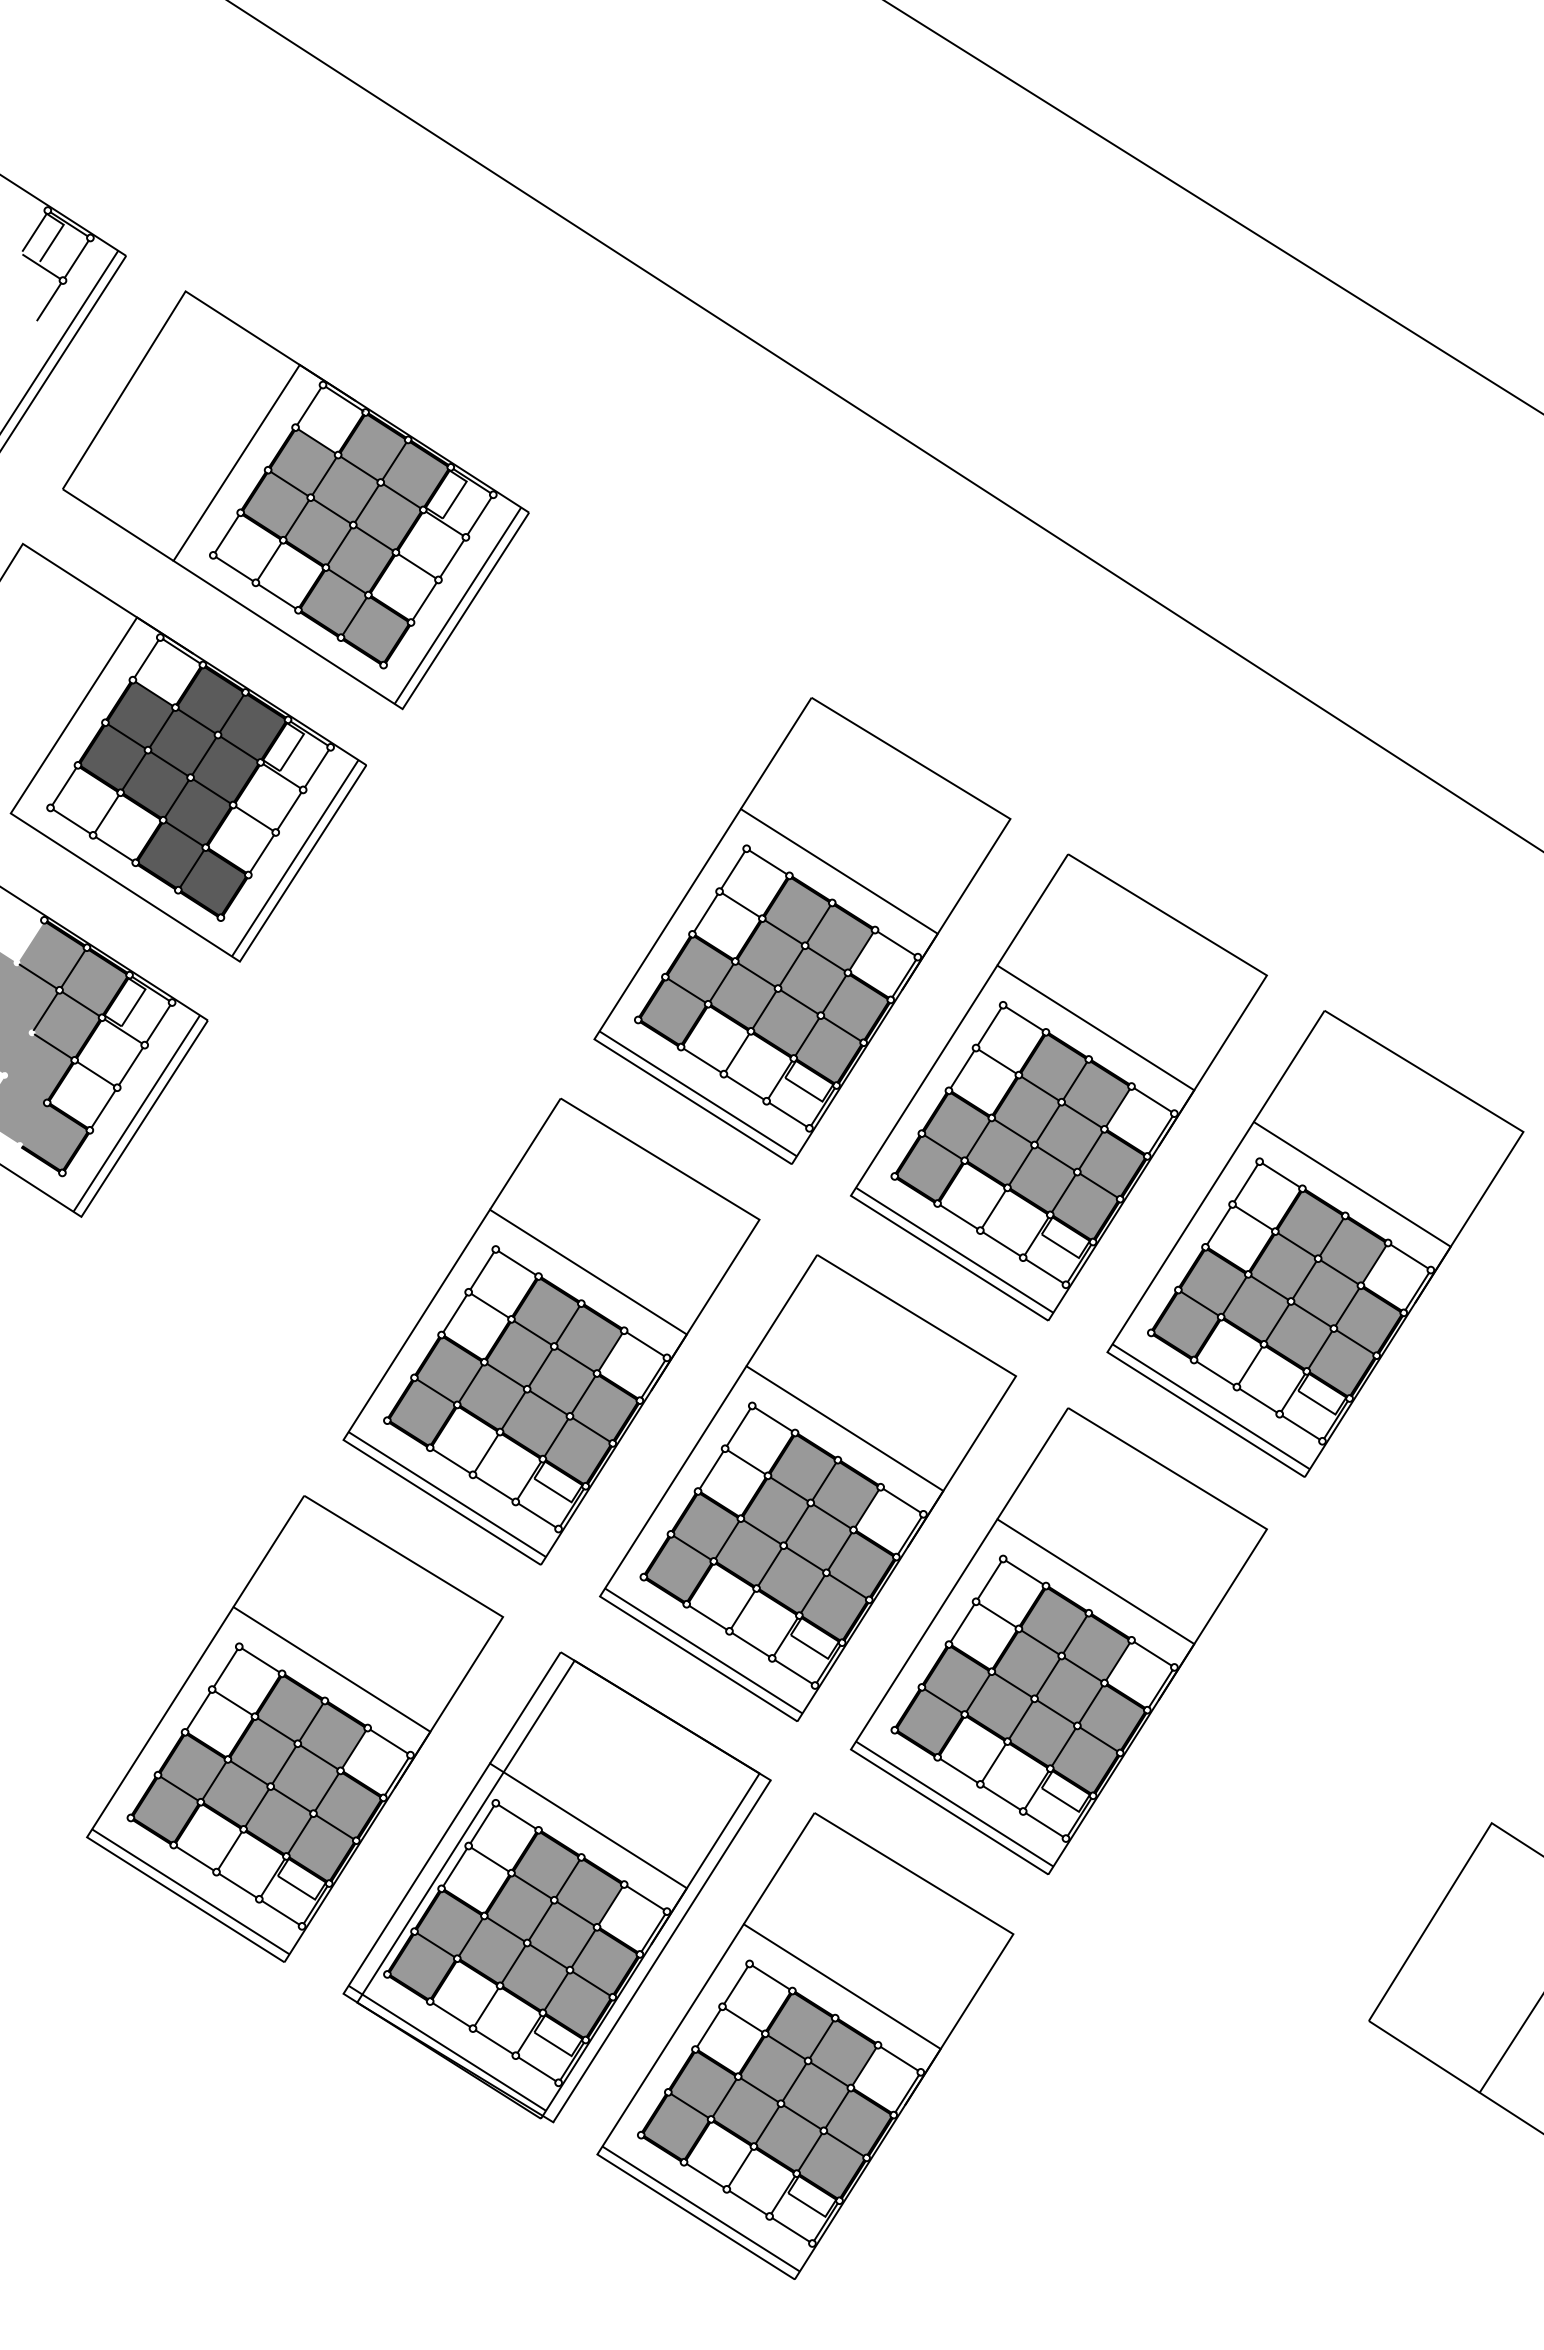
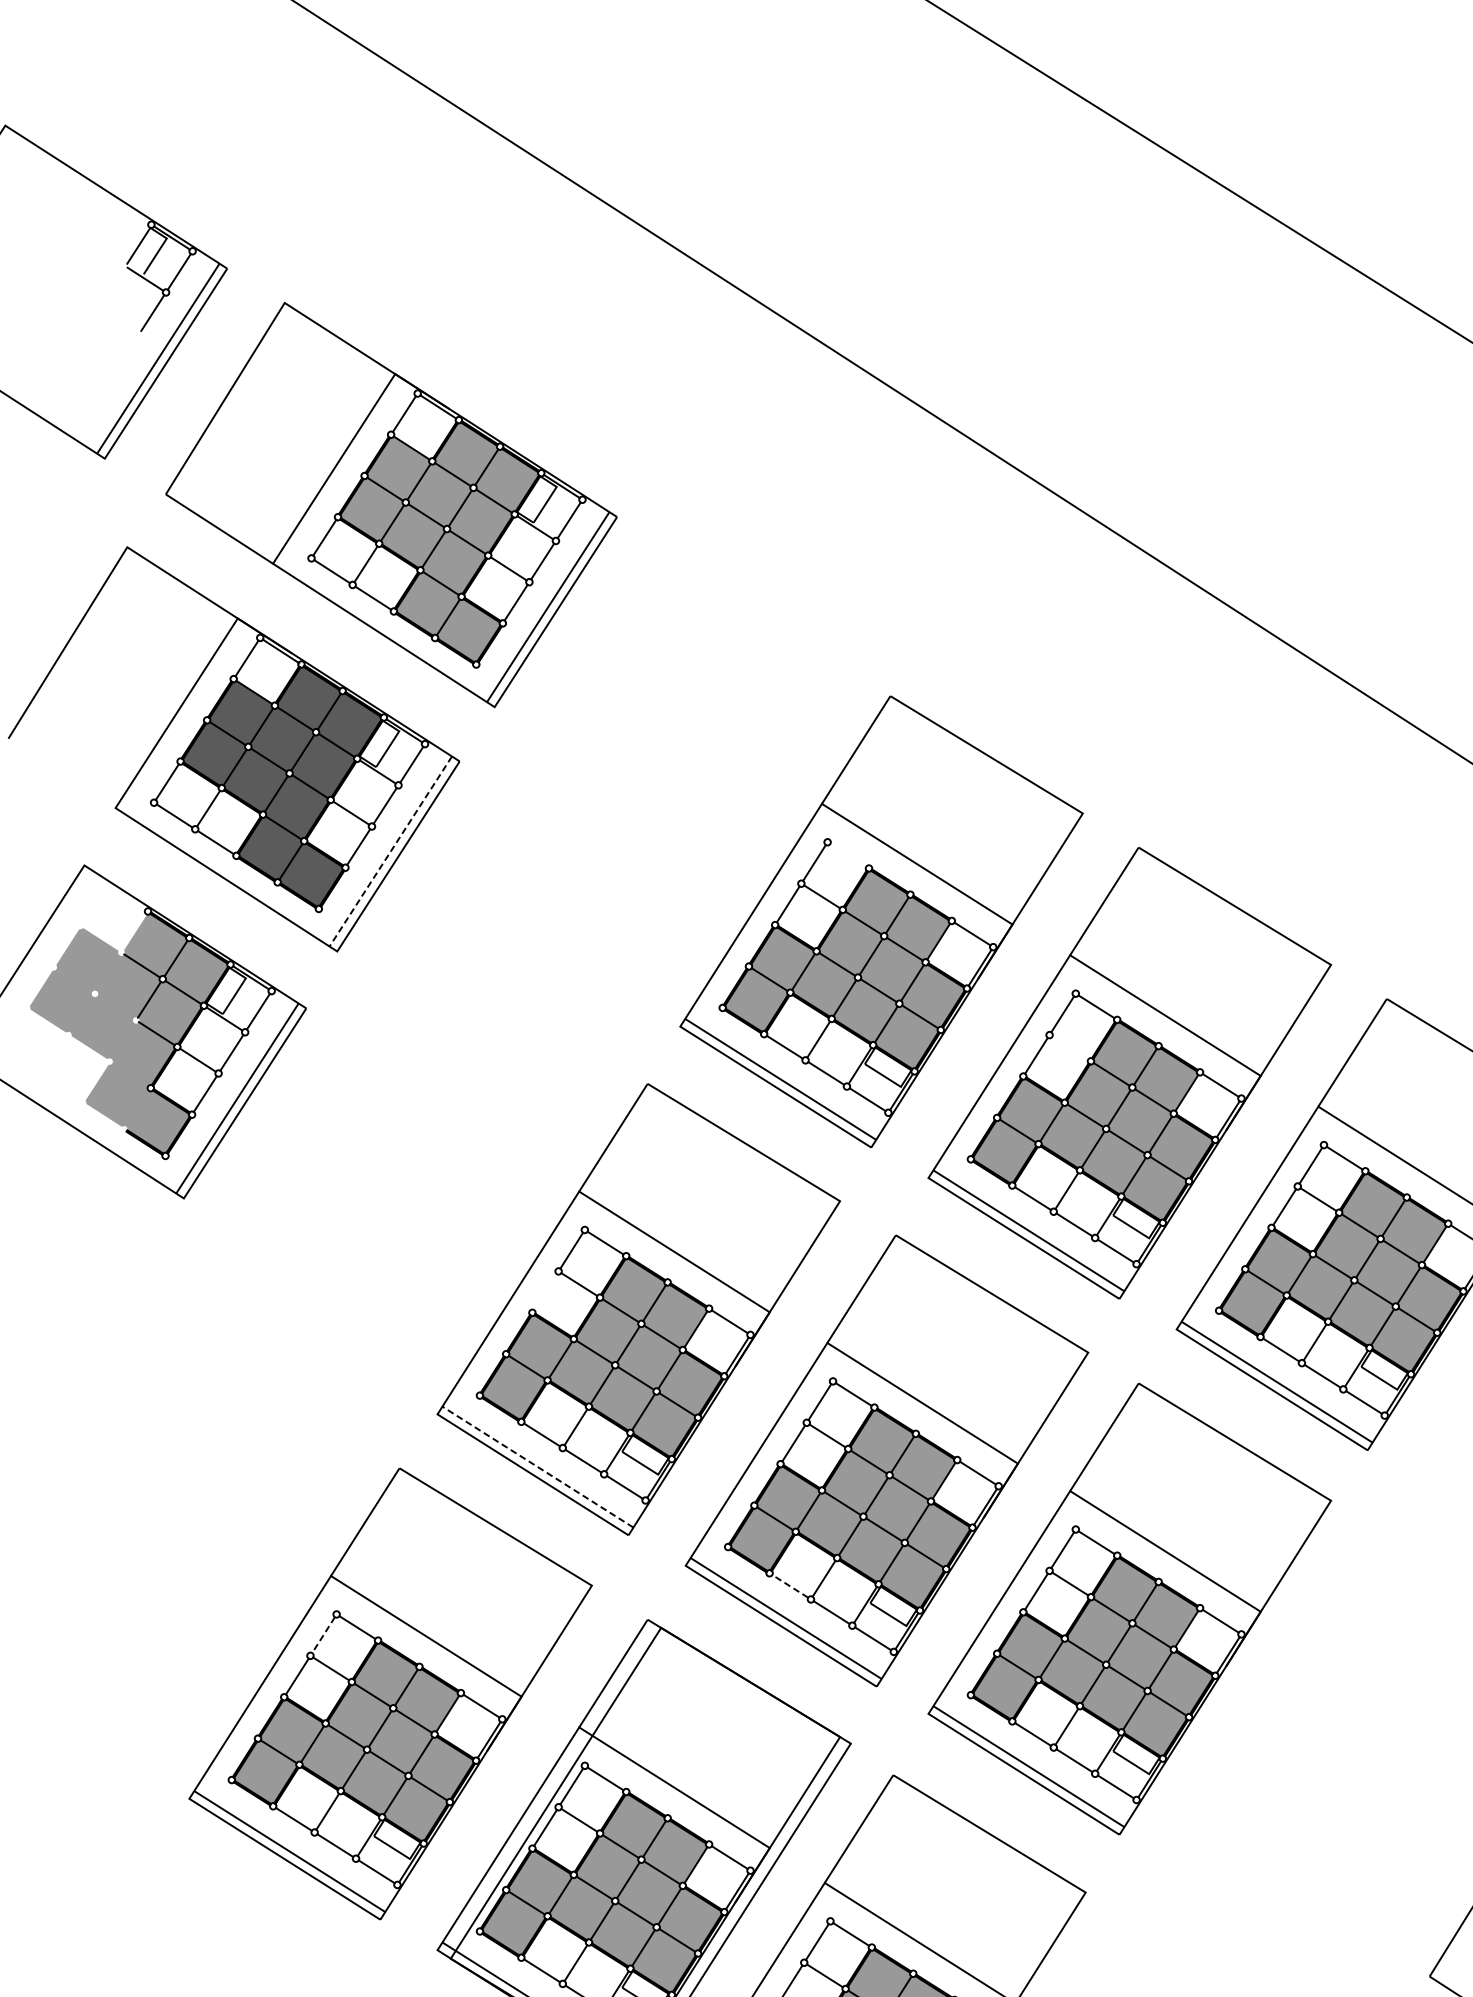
line: (295, 858) -> (391, 851), solid -> dashed
line: (767, 862) -> (847, 855), removed
line: (997, 1061) -> (1070, 1048), removed
line: (454, 1313) -> (544, 1291), removed
line: (447, 1494) -> (538, 1467), solid -> dashed
line: (708, 1617) -> (790, 1586), solid -> dashed
line: (225, 1668) -> (323, 1635), solid -> dashed

